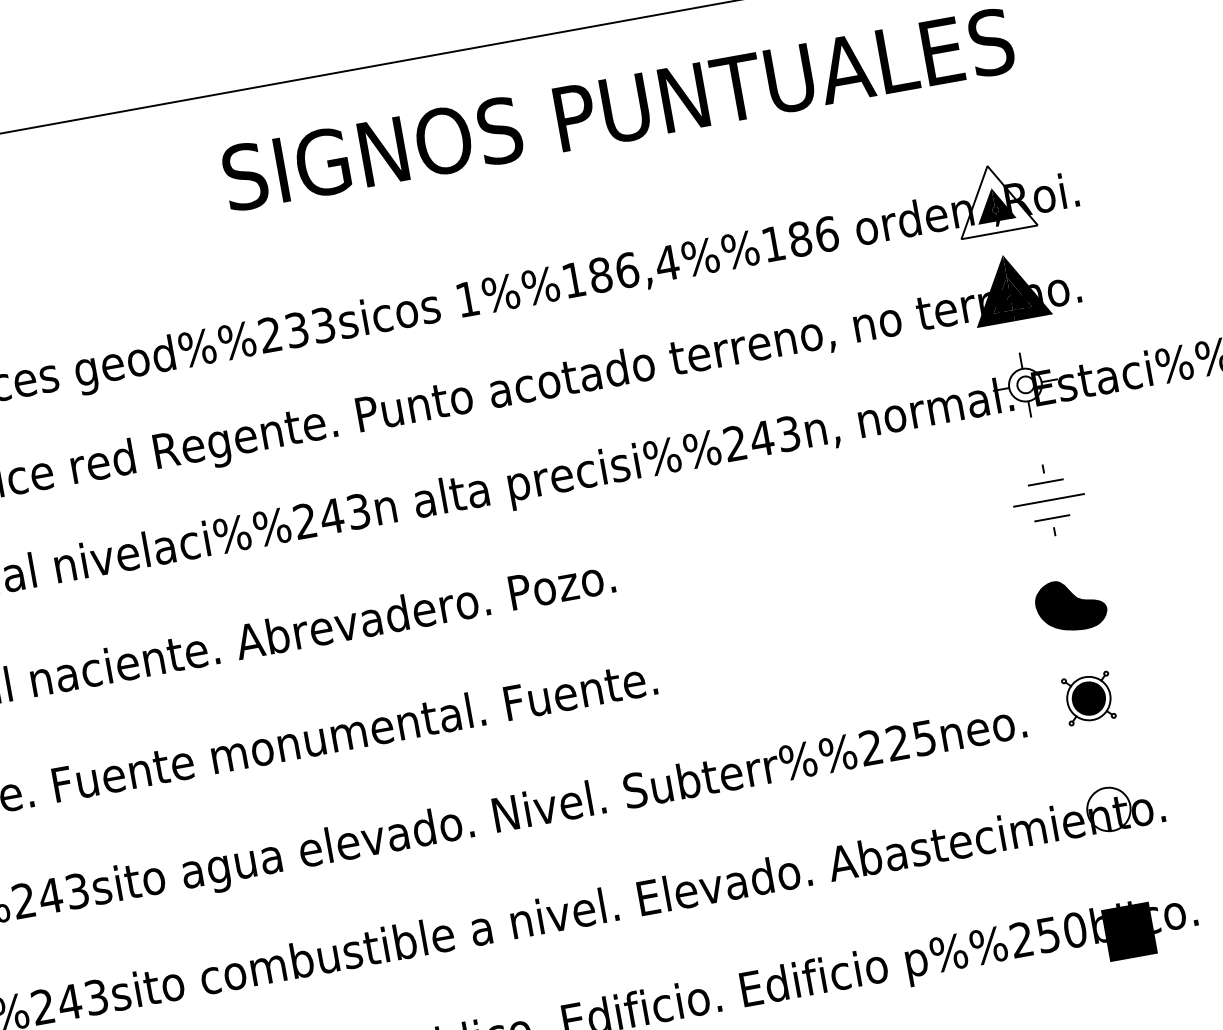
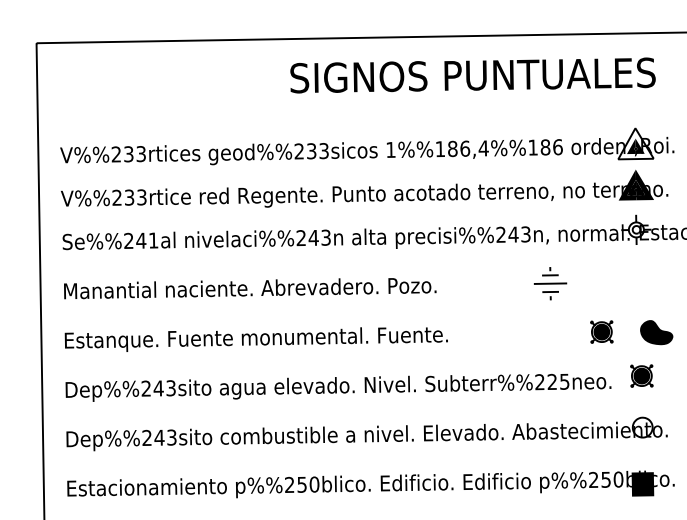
part: (1048, 499) -> (550, 283), moved
part: (1070, 604) -> (656, 332), moved
part: (986, 616) -> (601, 331), added

